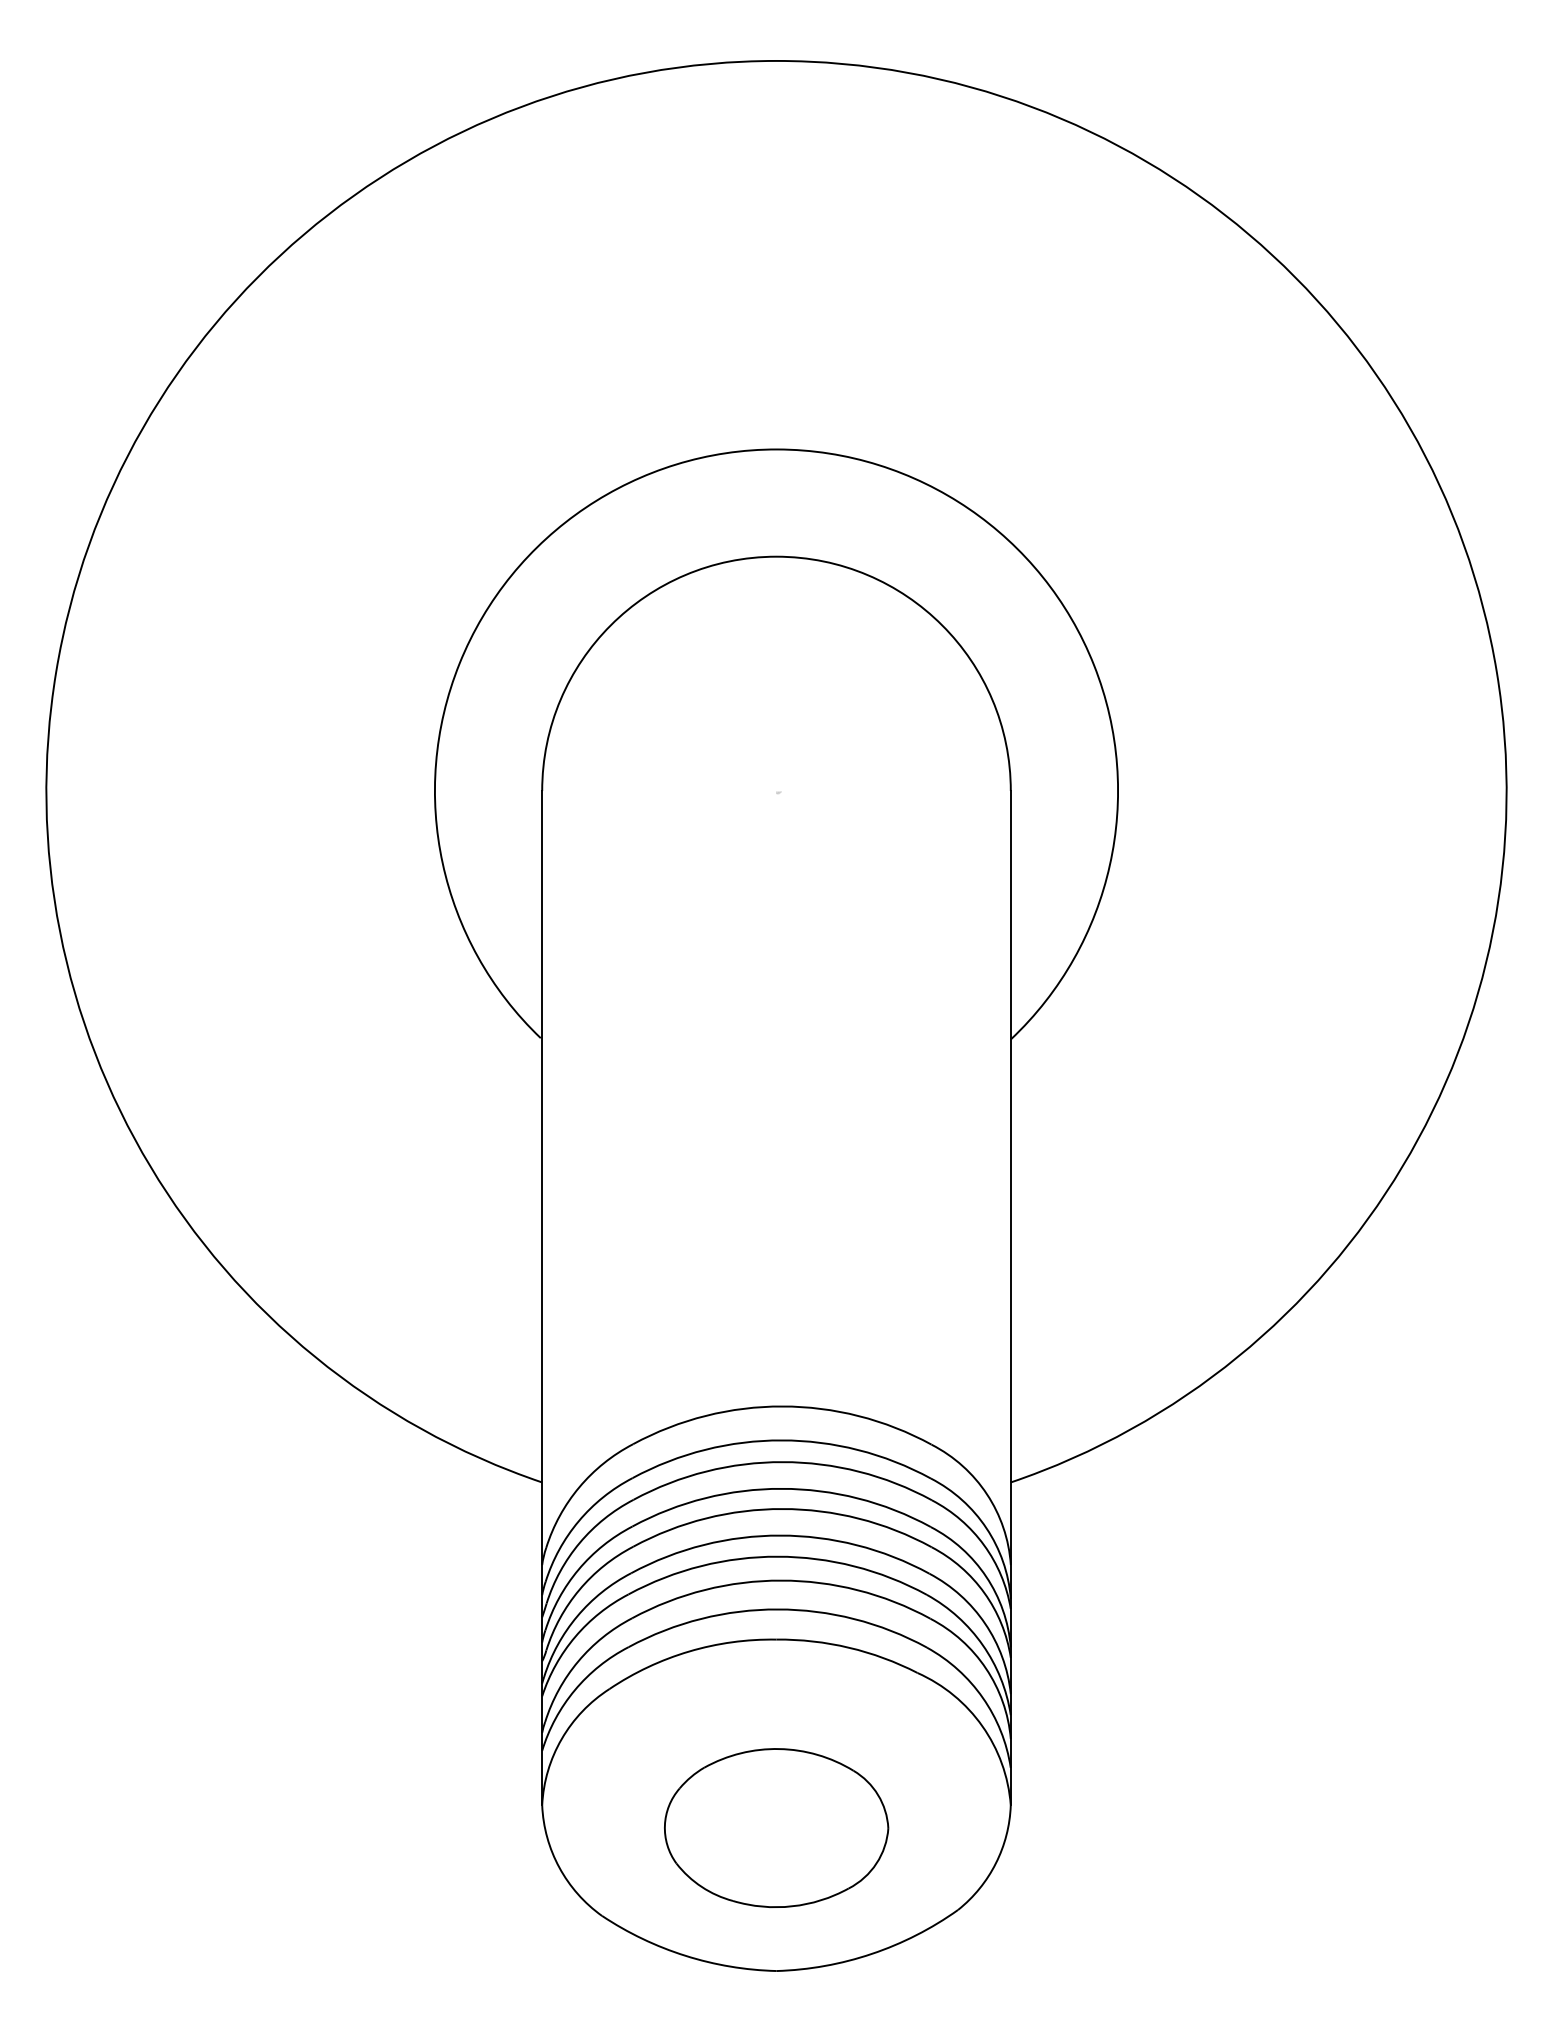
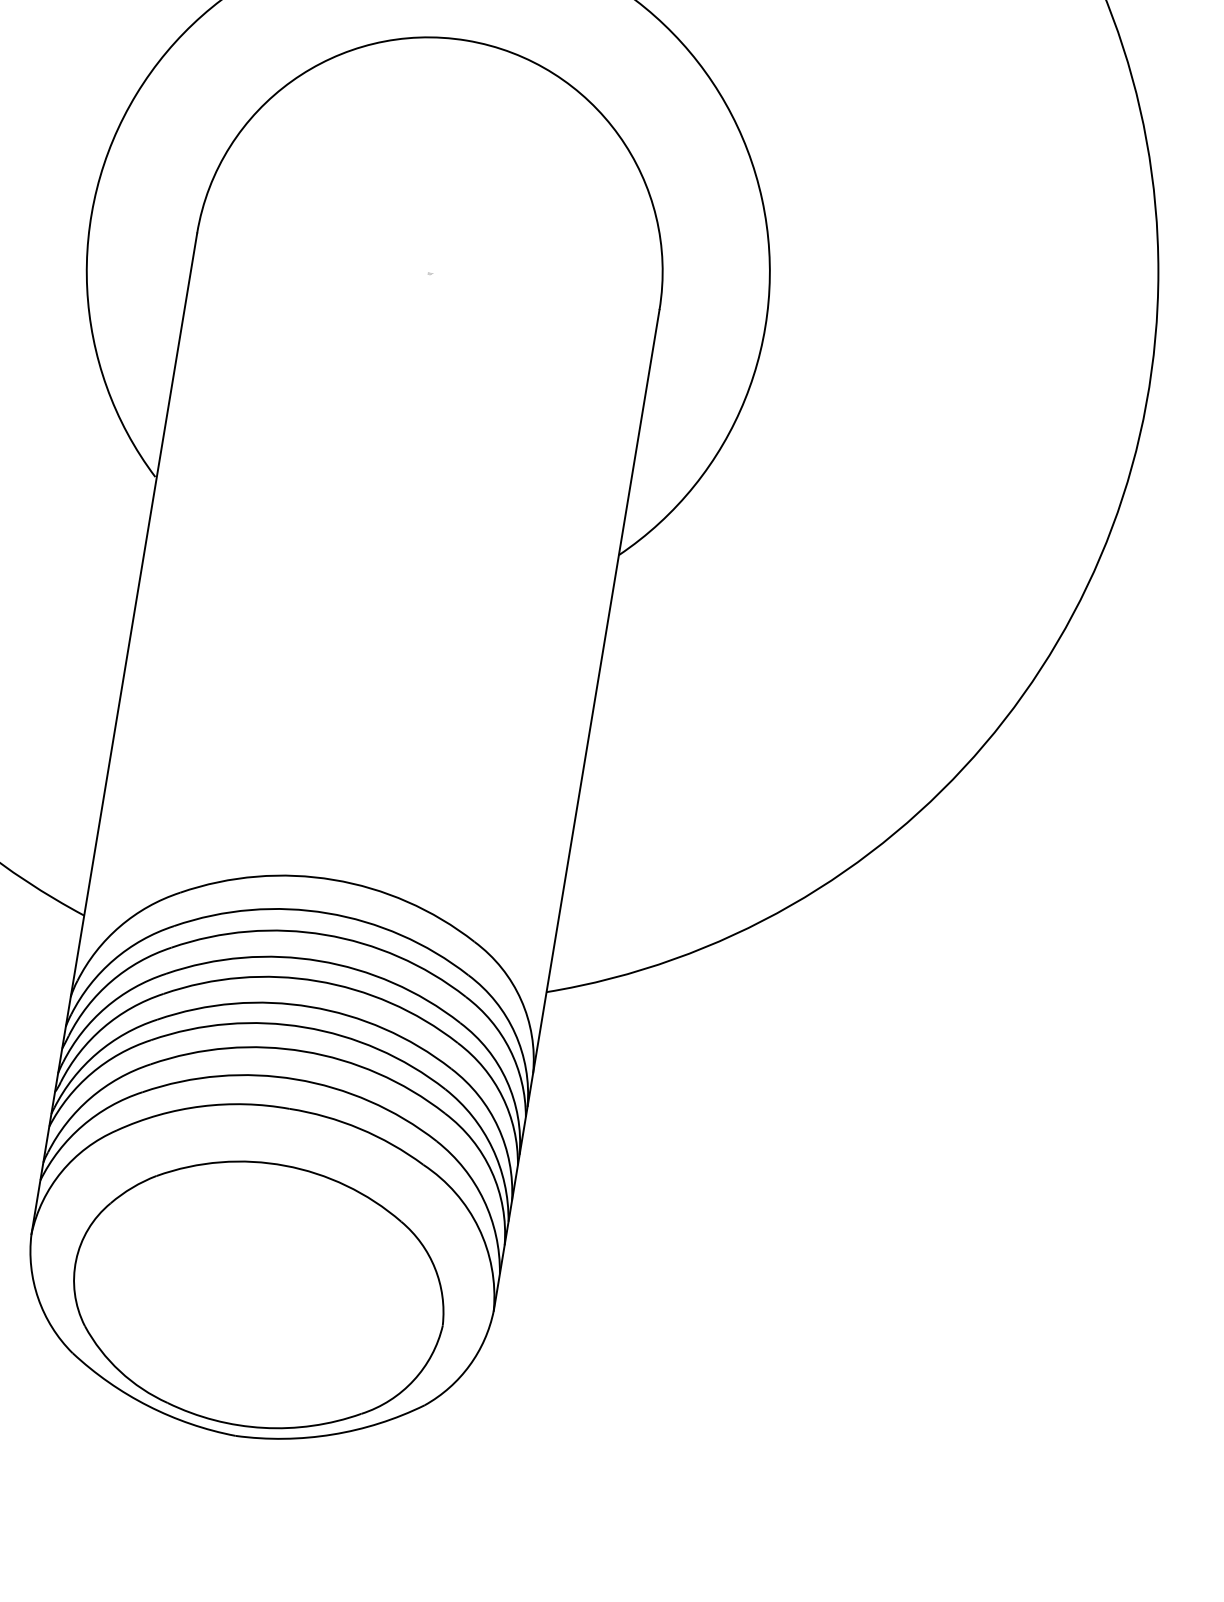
part: (776, 1827) -> (259, 1294), size x1.67

